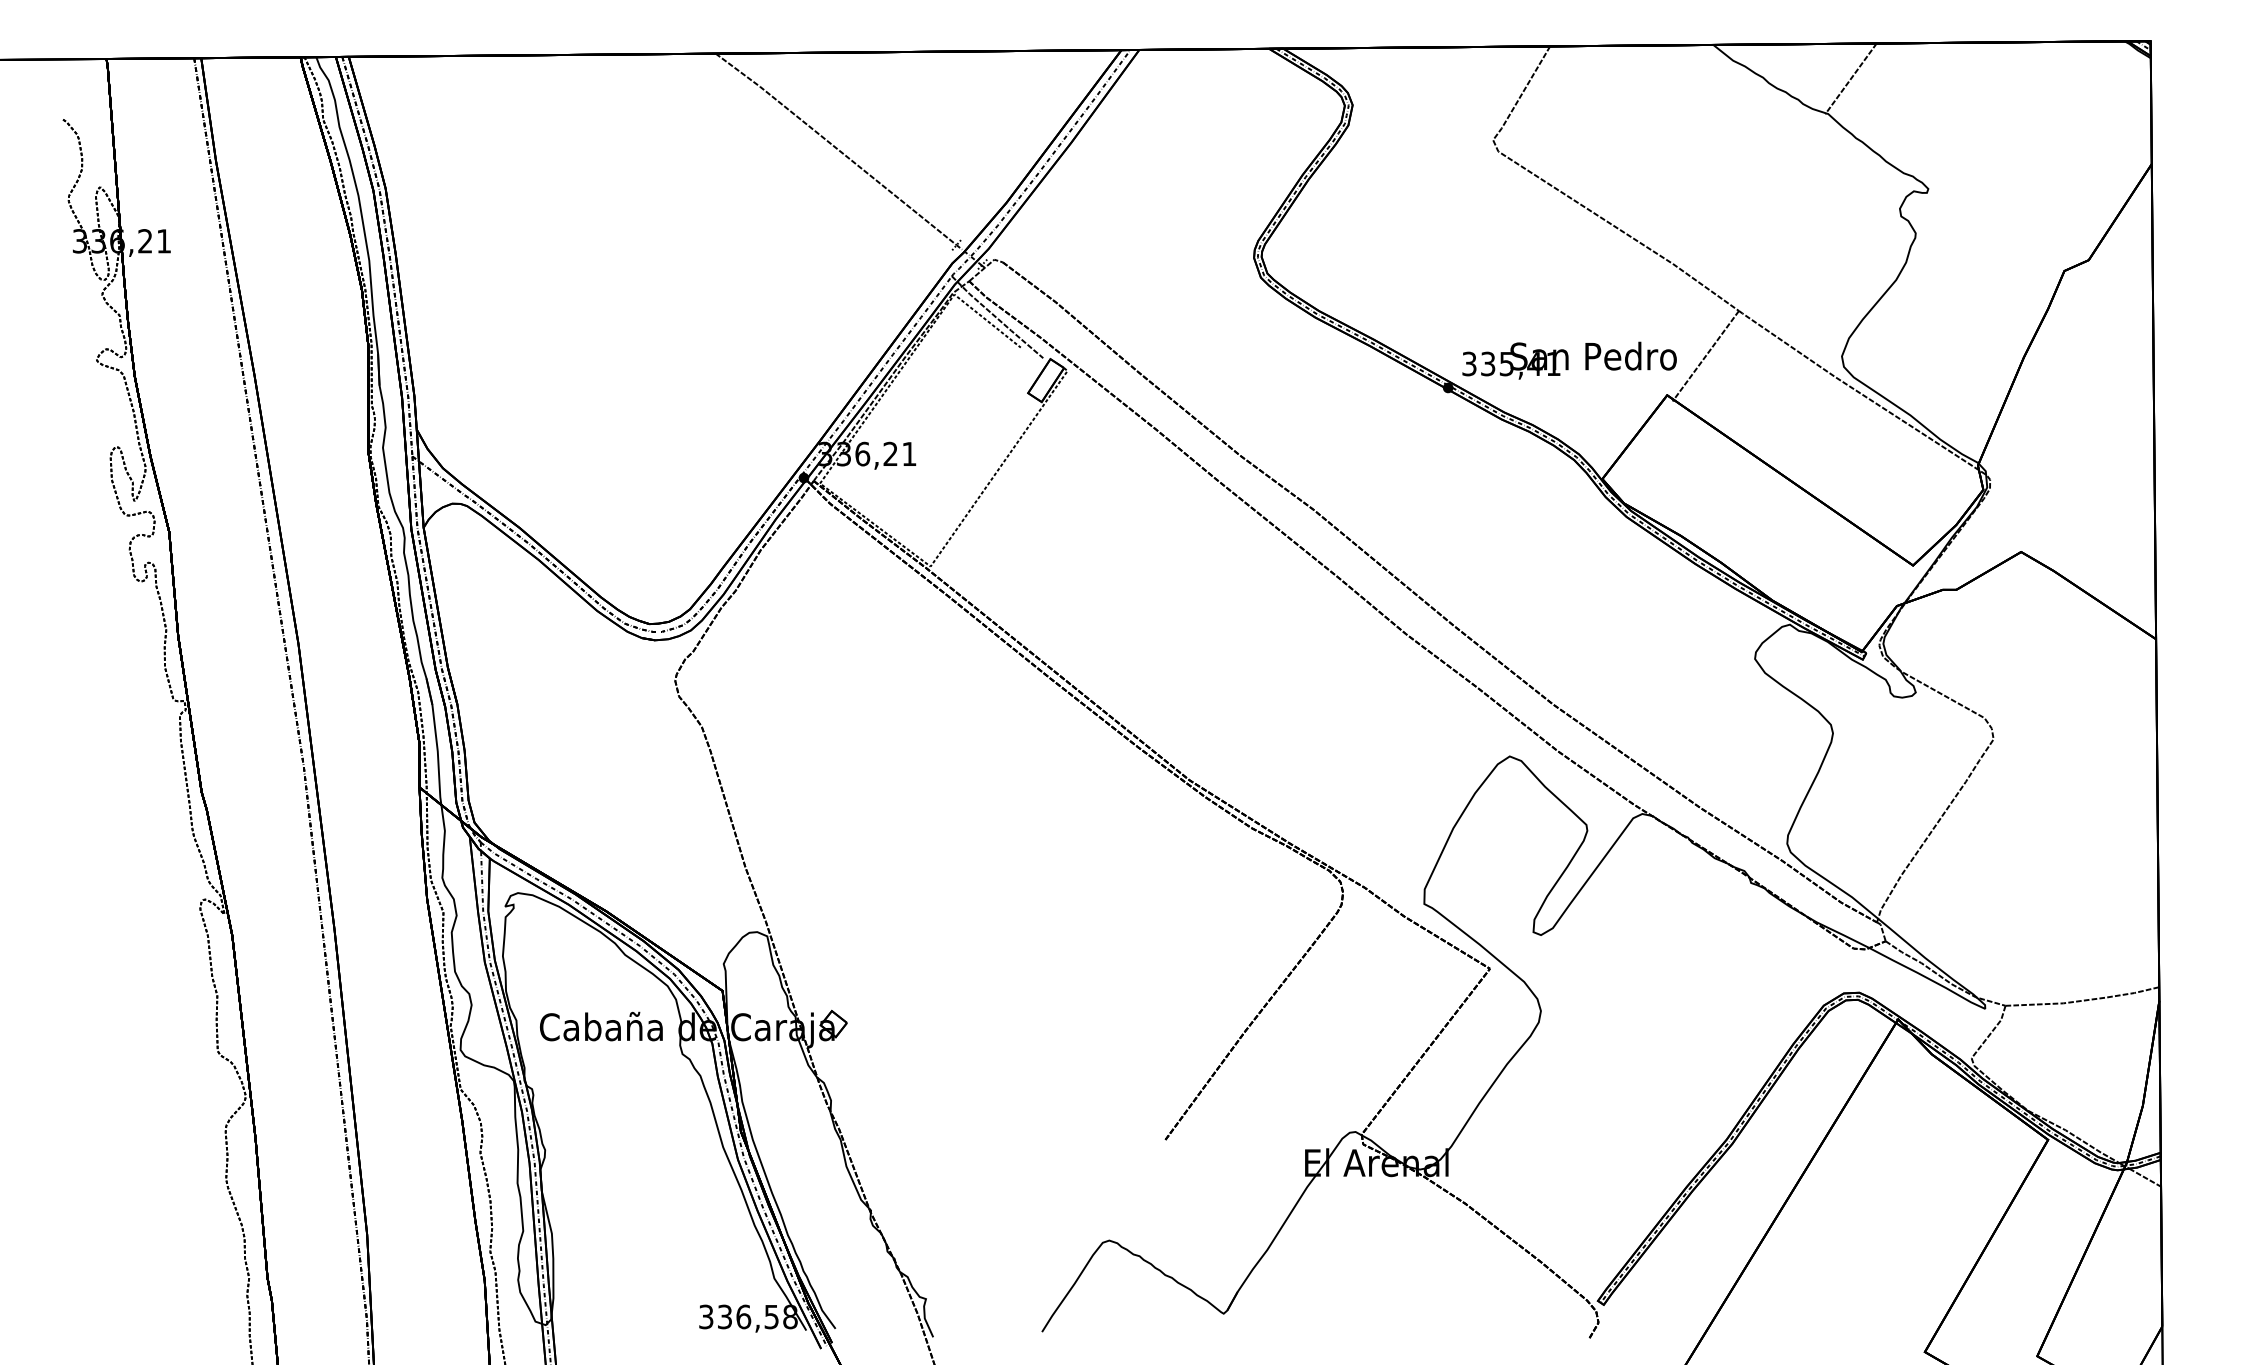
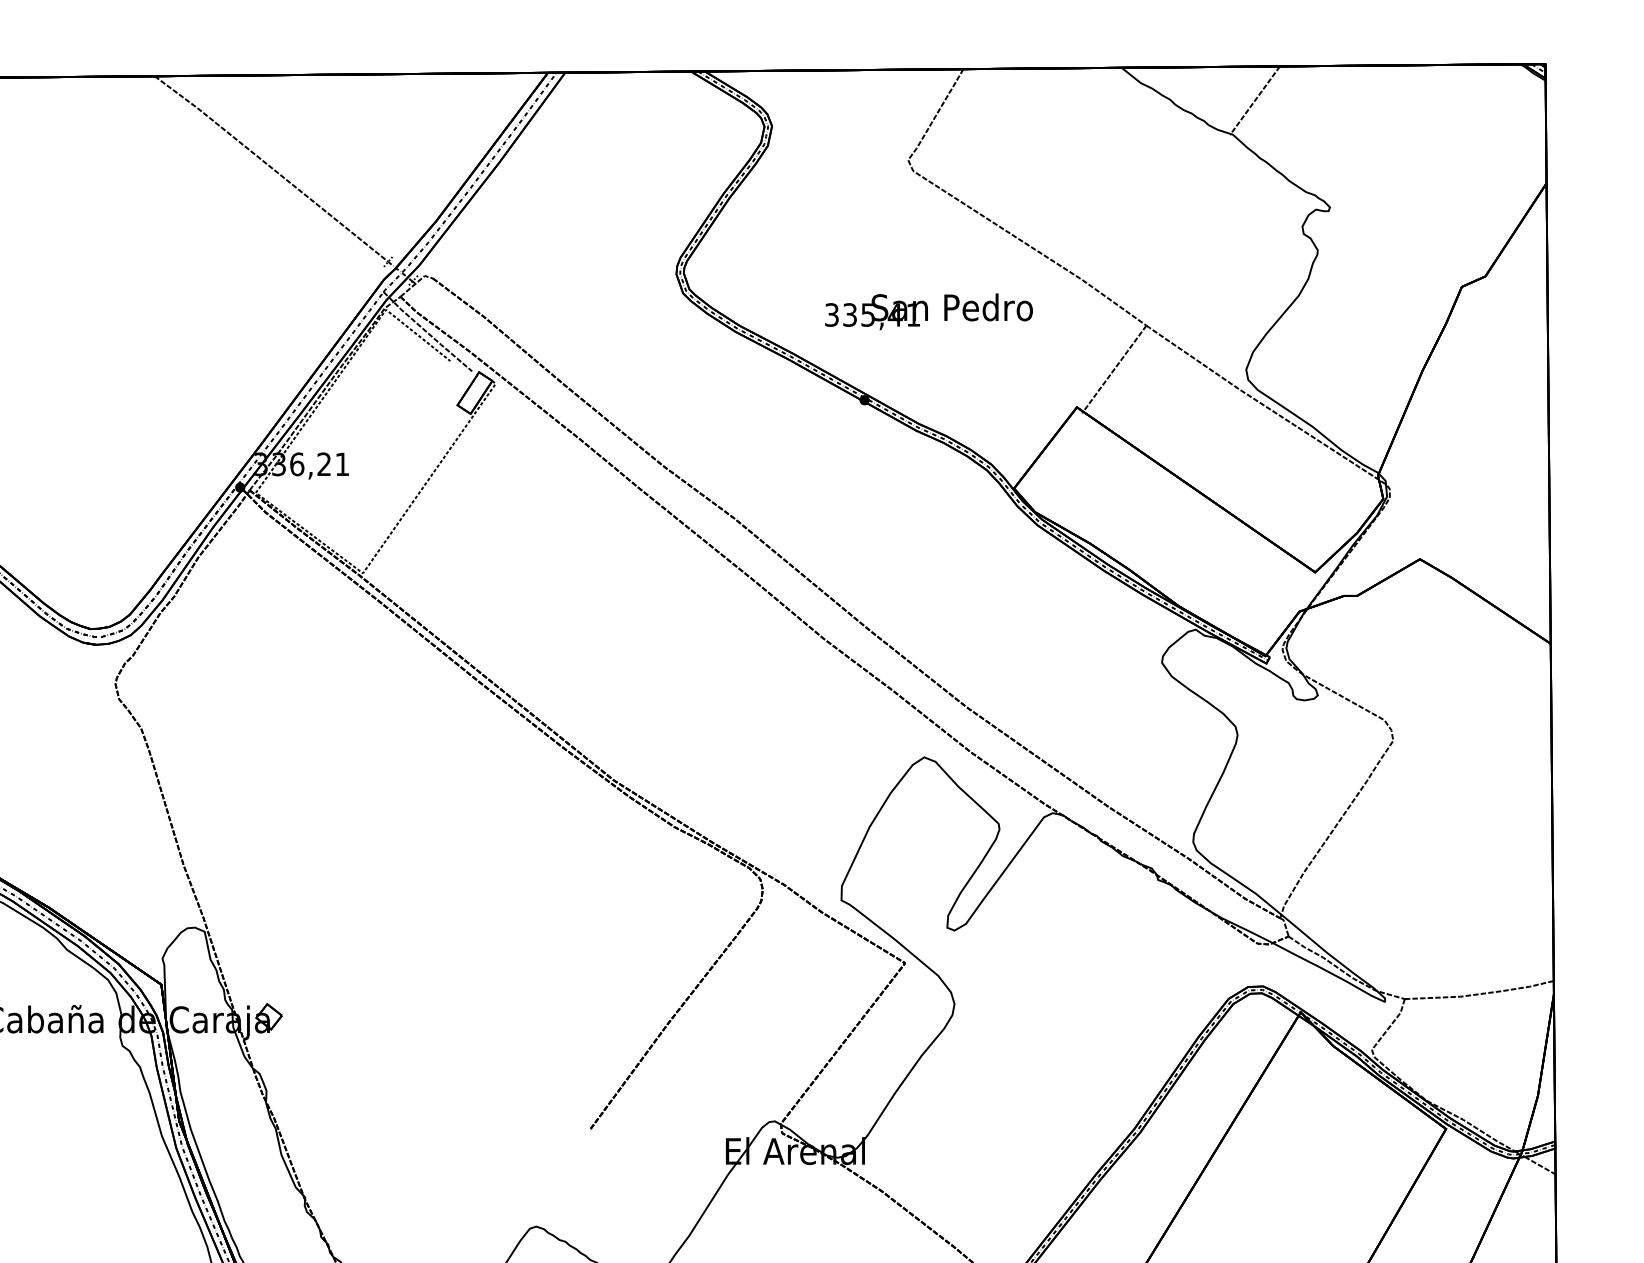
text: (1569, 360) -> (928, 311), moved

